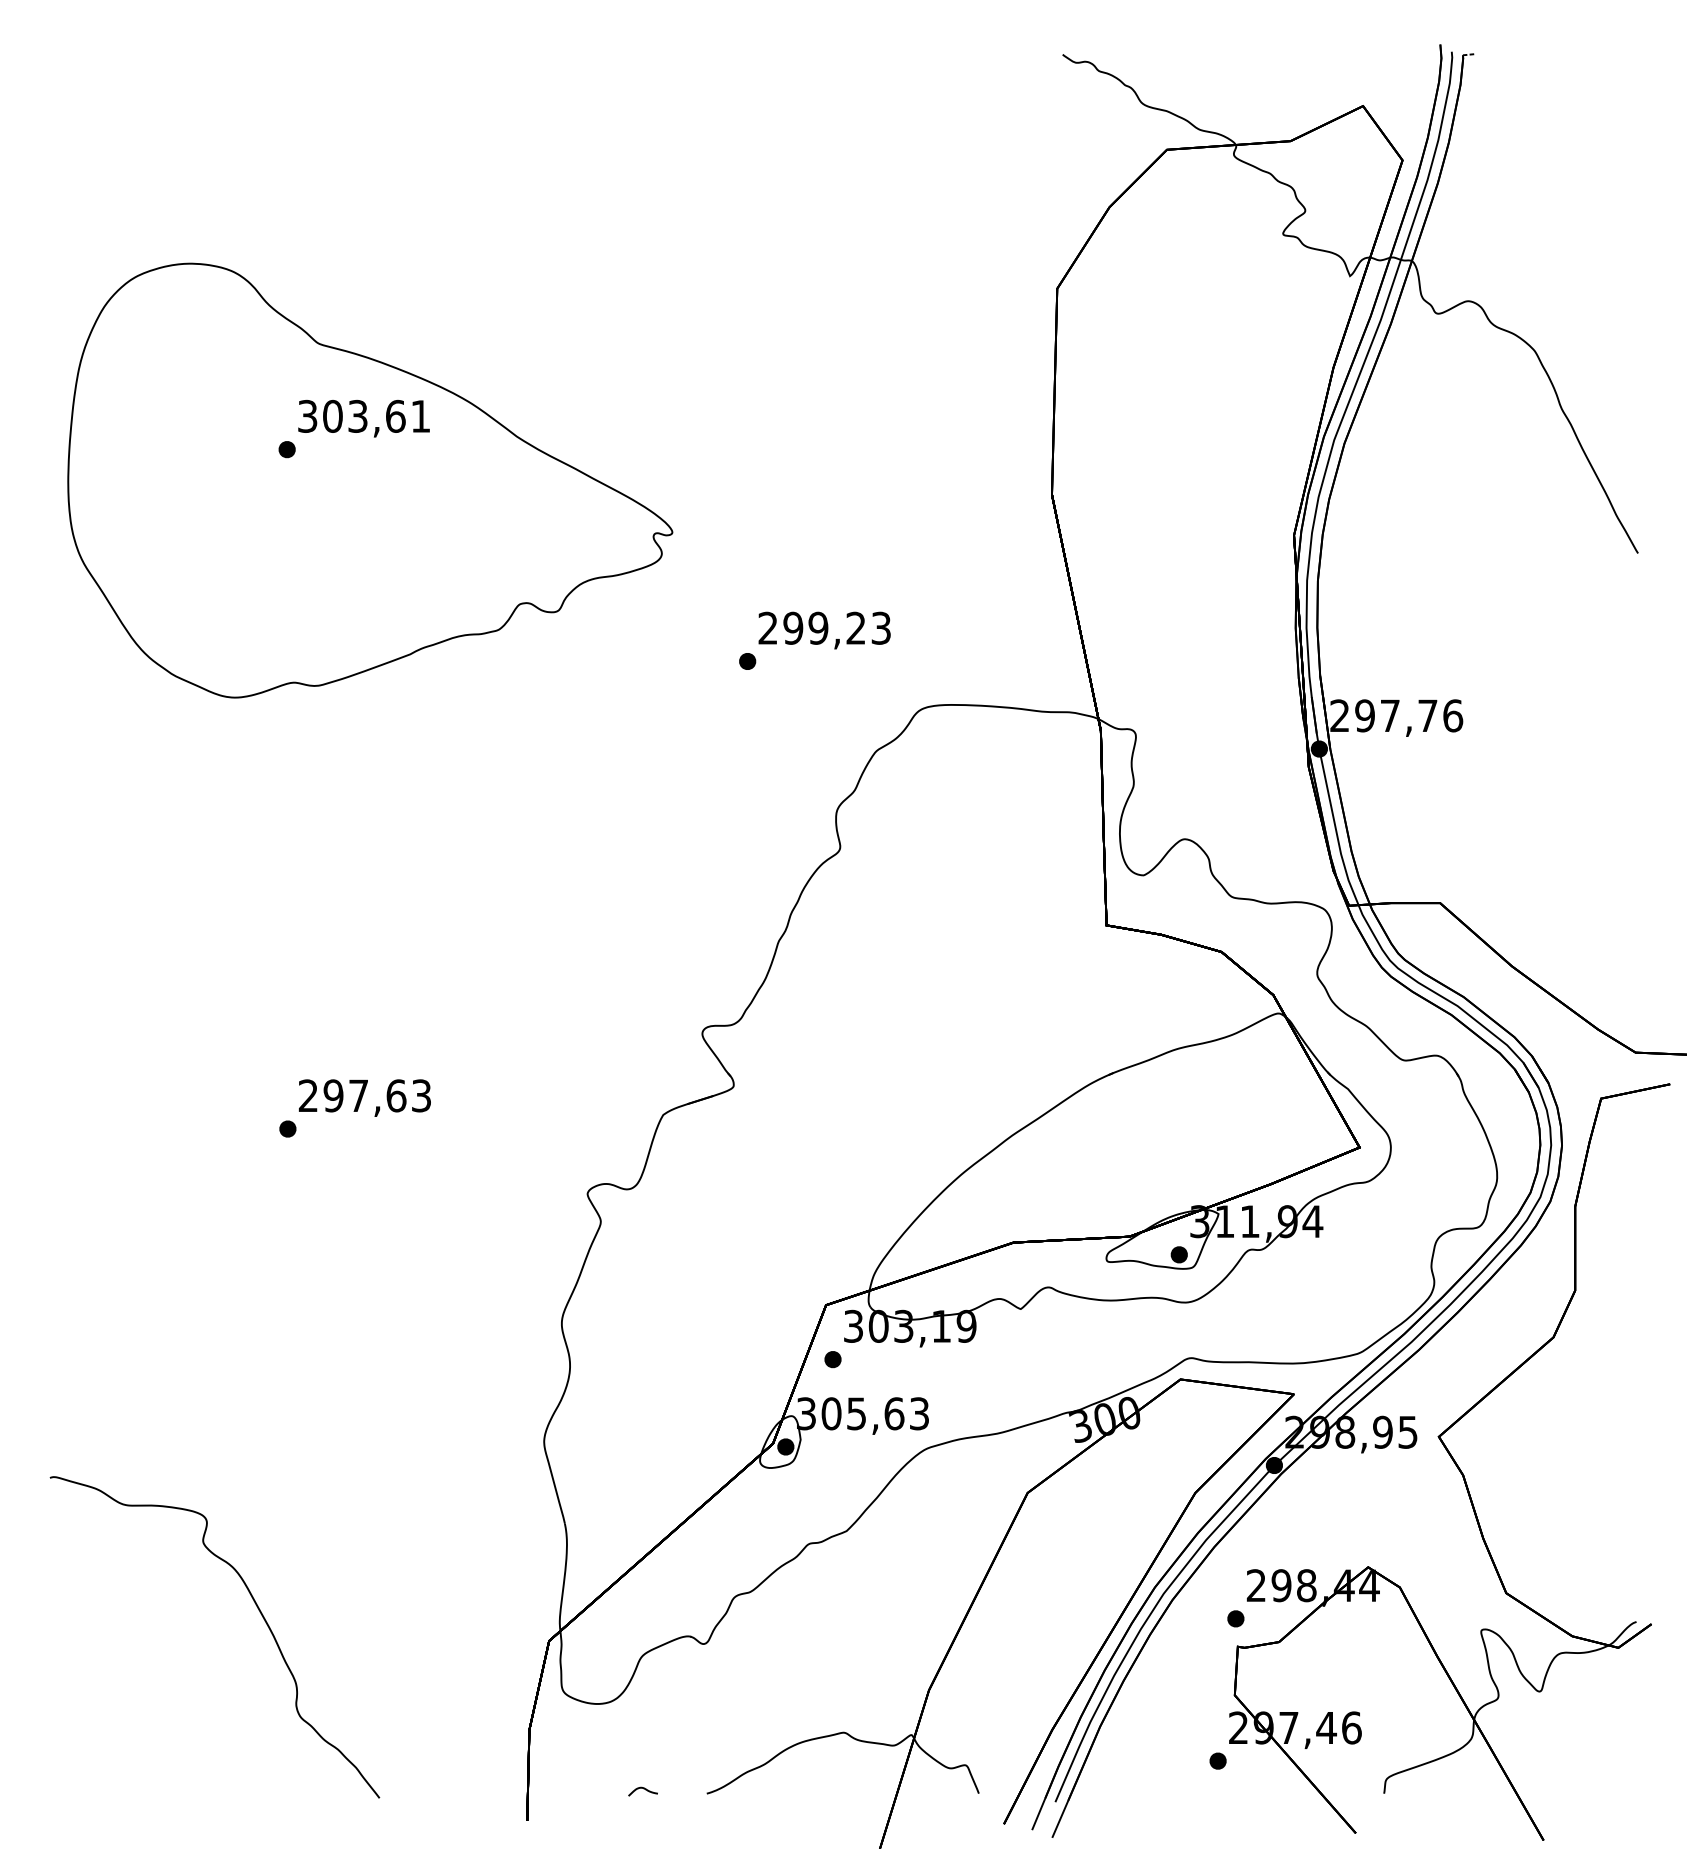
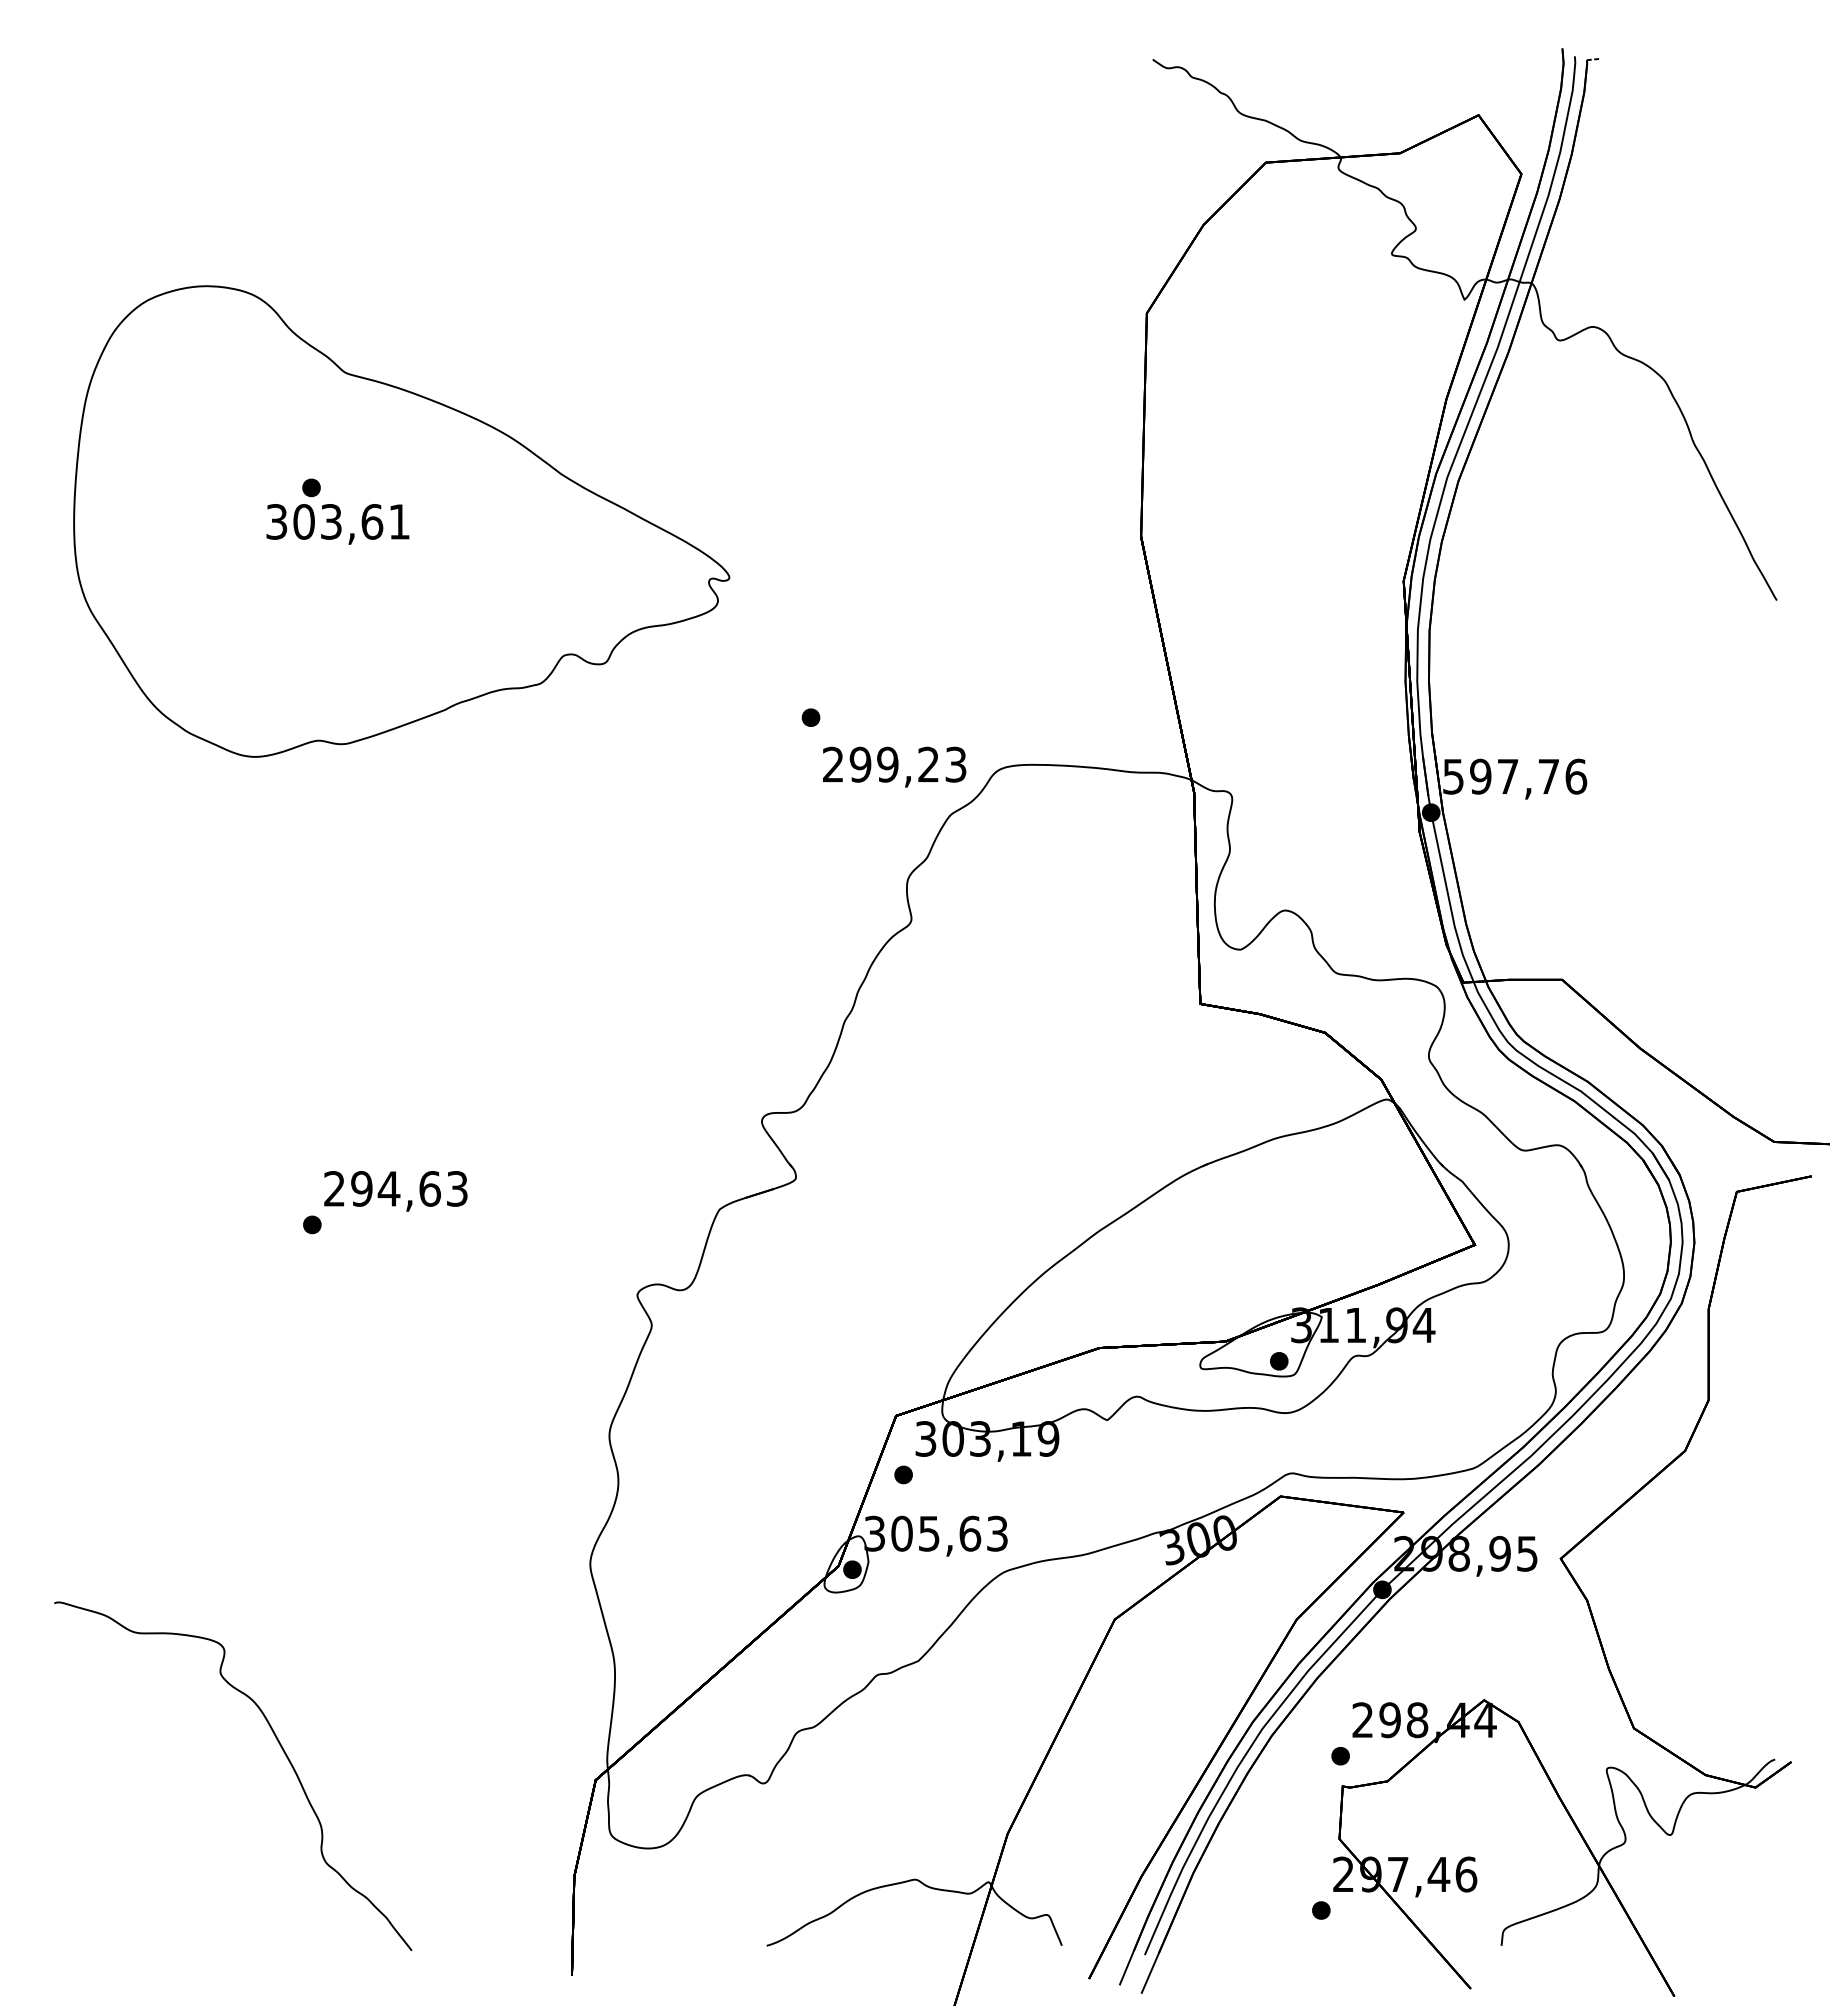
text: (363, 418) -> (337, 524), moved
text: (824, 629) -> (894, 766), moved
text: (1339, 715) -> (1453, 776), 297,76 -> 597,76
text: (358, 1095) -> (388, 1188), 297,63 -> 294,63
curve: (644, 1789) -> (699, 1941), removed

